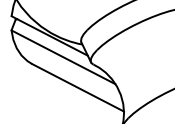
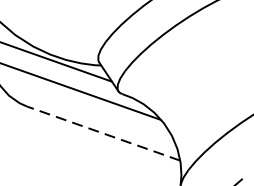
line: (78, 87) -> (104, 133), solid -> dashed

